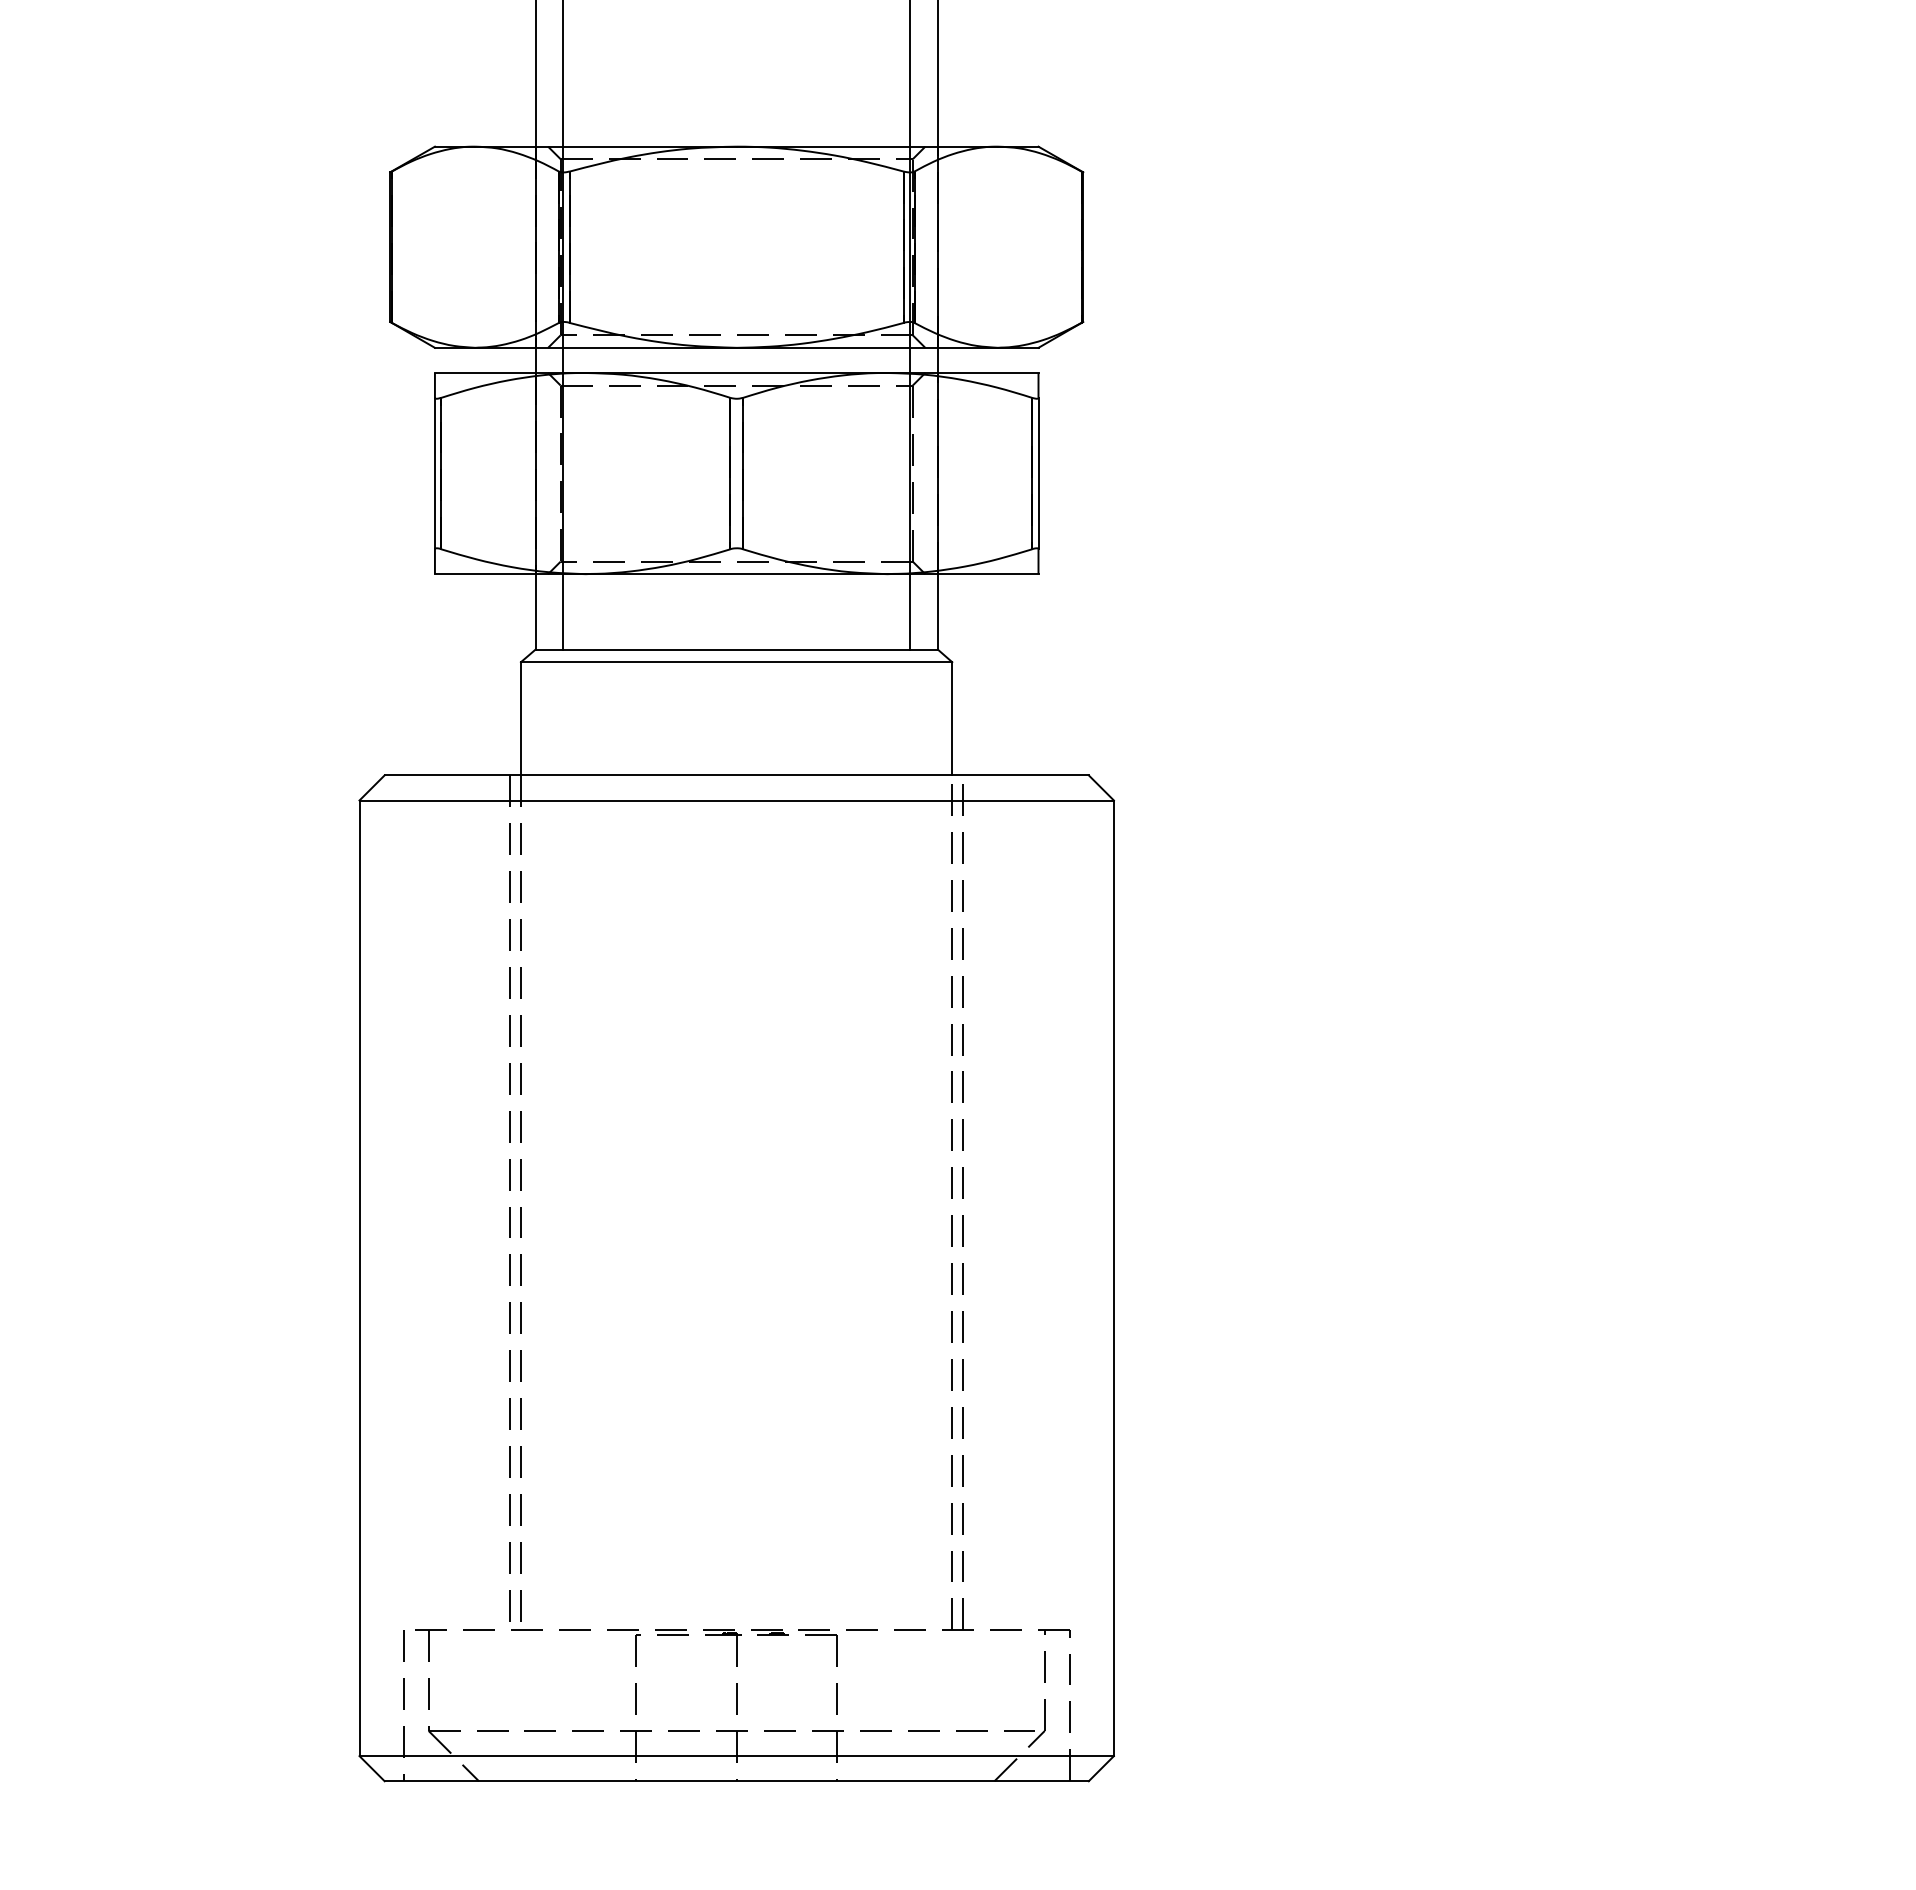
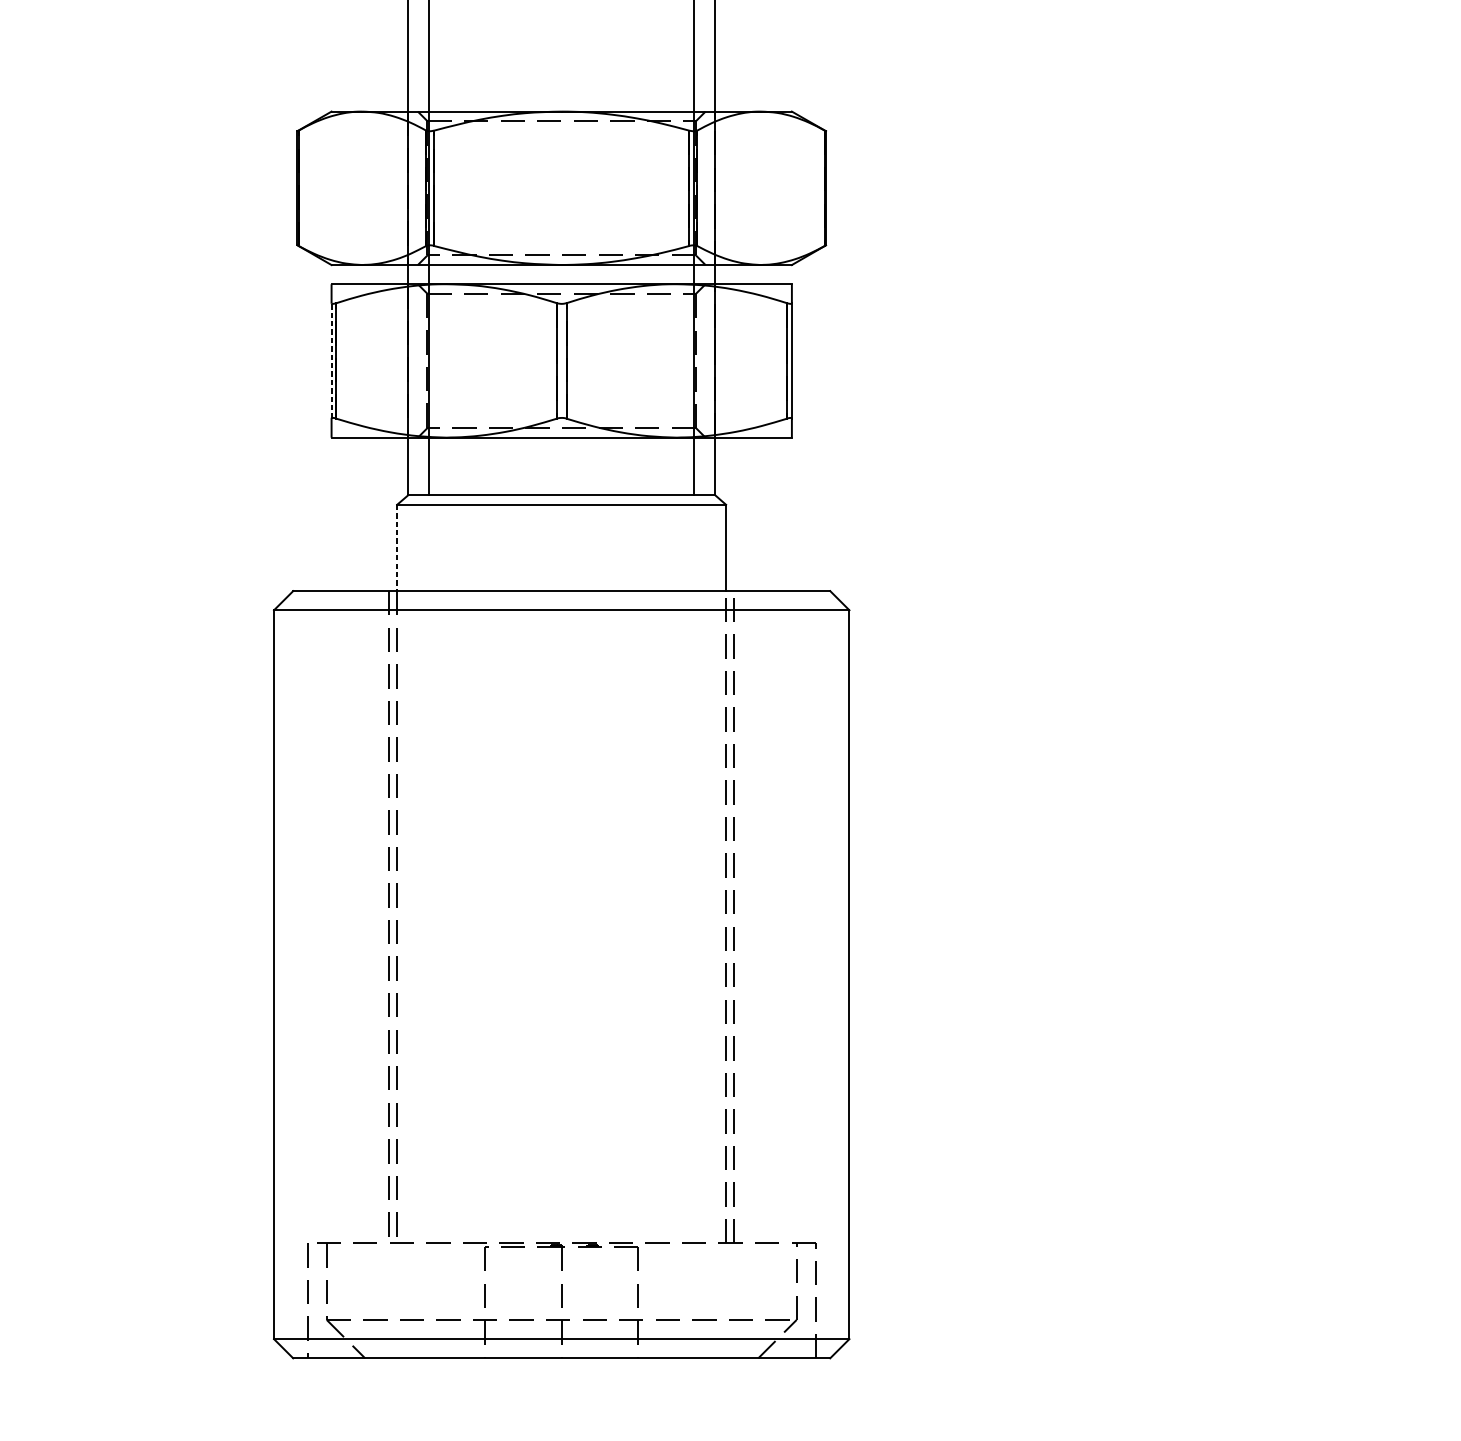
line: (434, 473) -> (331, 360), solid -> dashed
line: (520, 718) -> (396, 547), solid -> dashed

